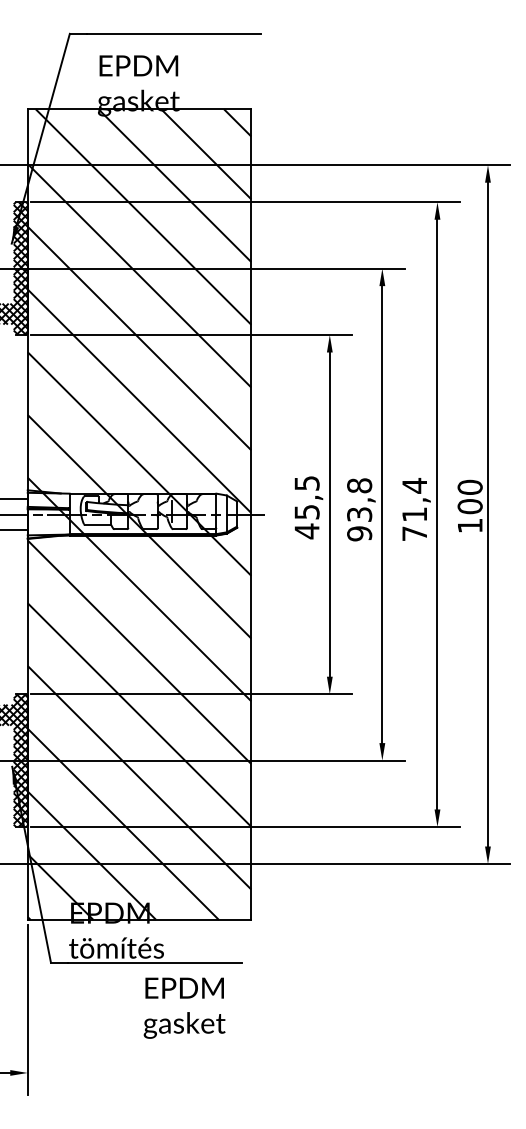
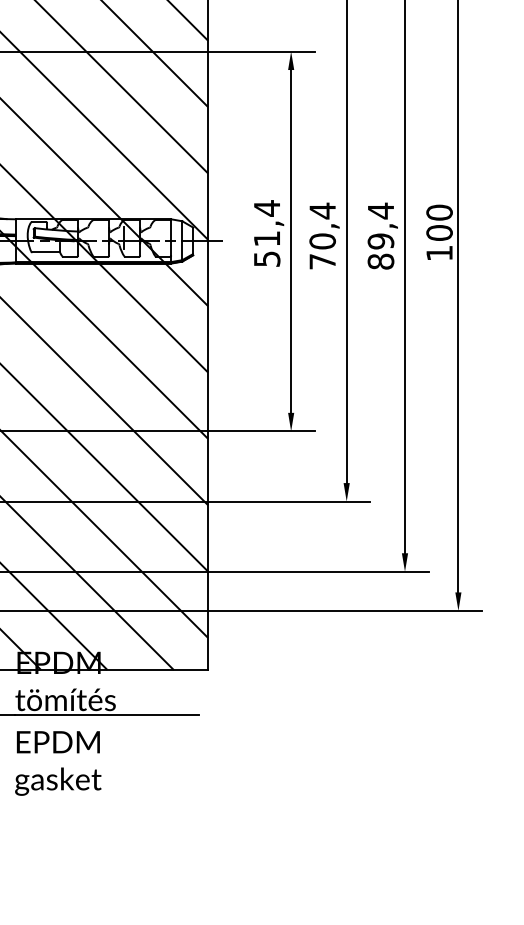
text: (306, 507) -> (266, 233), 45,5 -> 51,4
text: (359, 509) -> (322, 236), 93,8 -> 70,4
text: (414, 524) -> (380, 251), 71,4 -> 89,4
text: (184, 1007) -> (58, 762), moved

